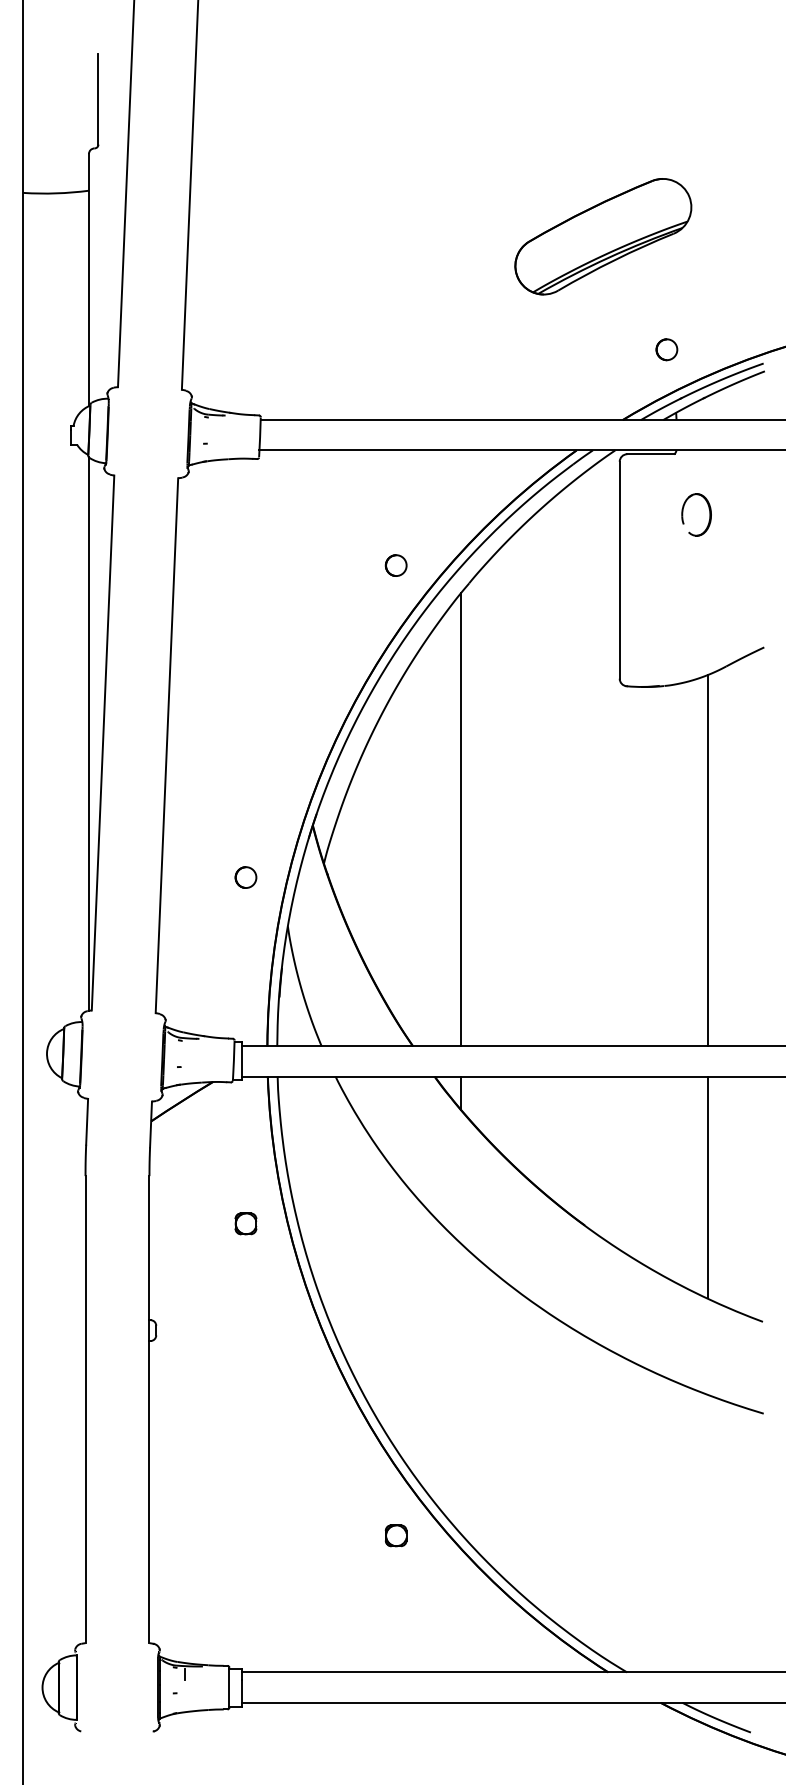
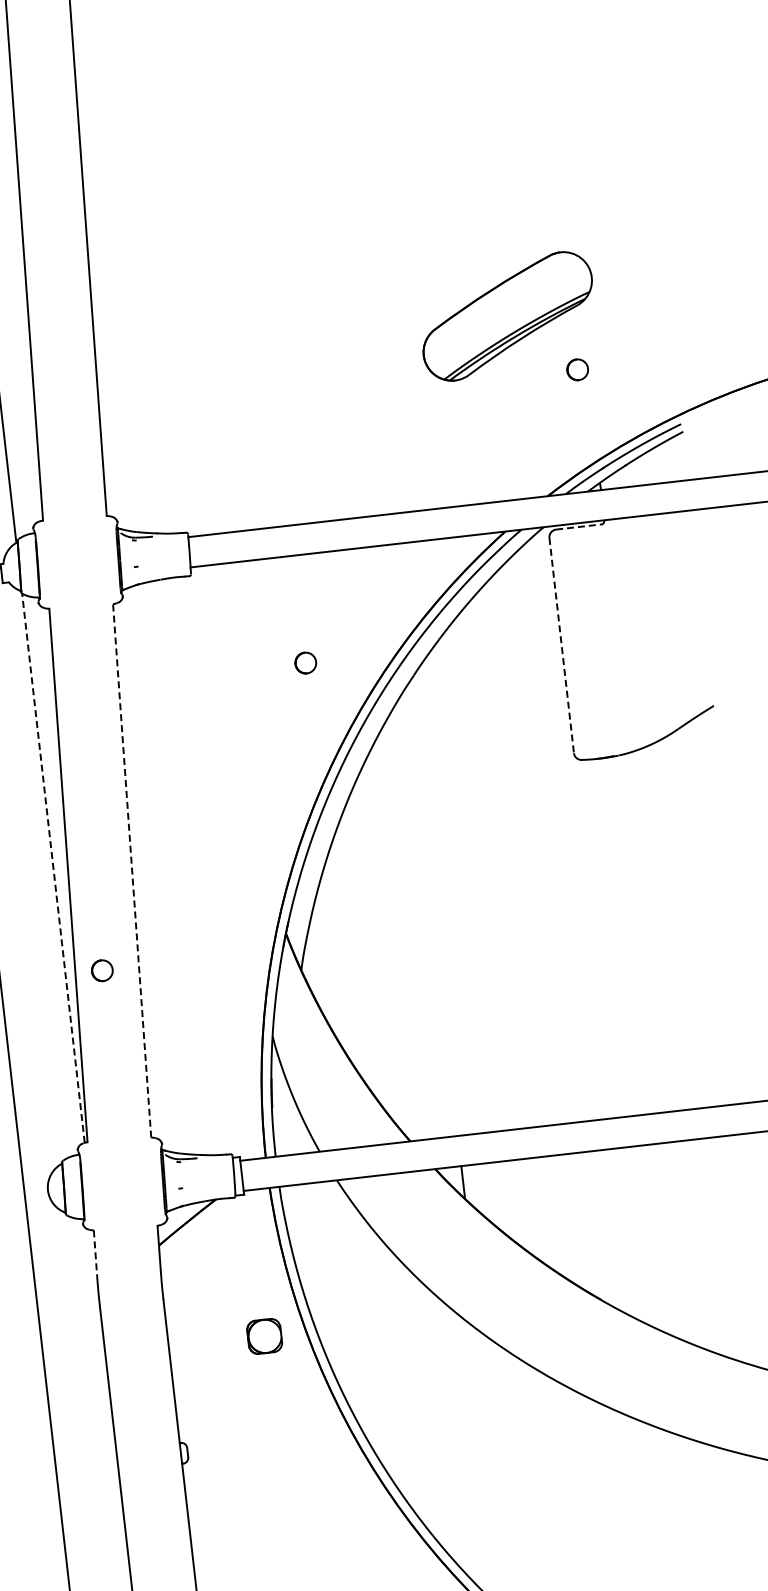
part: (666, 349) -> (577, 369), moved
line: (650, 454) -> (579, 527), solid -> dashed
part: (683, 514) -> (618, 583), removed
part: (395, 565) -> (305, 663), moved
line: (619, 570) -> (561, 645), solid -> dashed
line: (88, 734) -> (53, 868), solid -> dashed
line: (166, 745) -> (131, 870), solid -> dashed
line: (460, 819) -> (431, 910), removed
line: (707, 860) -> (681, 923), removed
part: (245, 877) -> (101, 970), moved
line: (87, 1121) -> (95, 1252), solid -> dashed
line: (707, 1187) -> (718, 1248), removed
part: (245, 1223) -> (264, 1336), size x1.6

